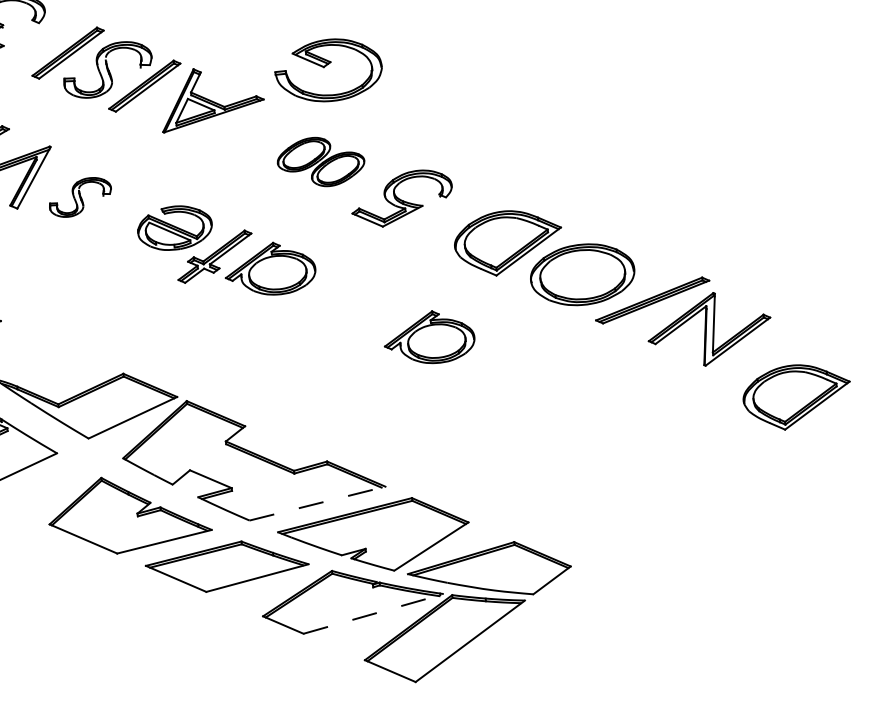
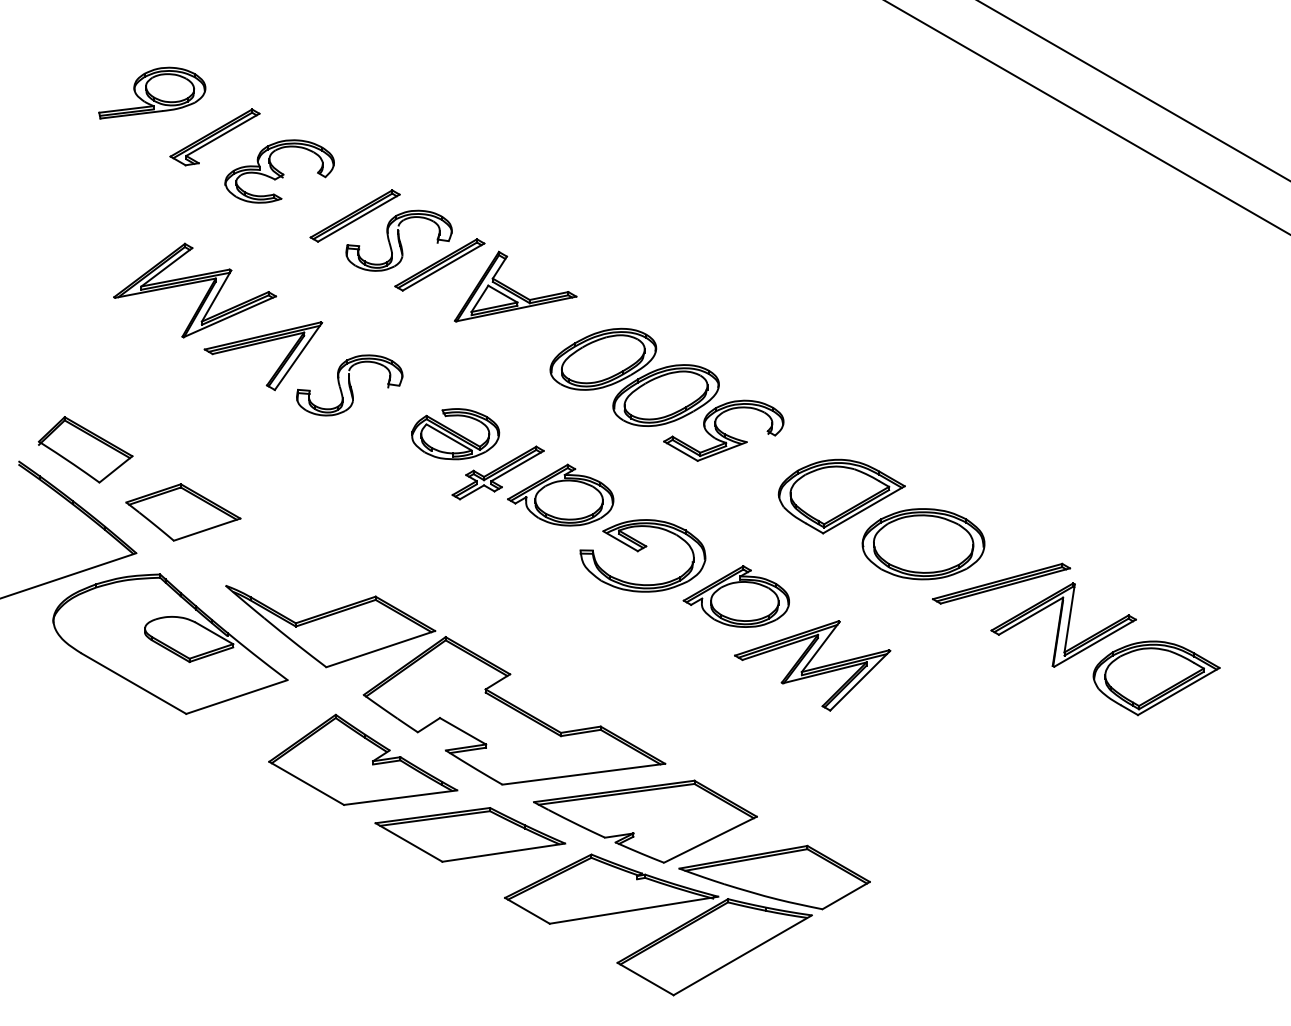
part: (328, 70) -> (642, 555), moved
part: (320, 161) -> (634, 376), size x1.67
part: (80, 197) -> (349, 385), size x1.43
part: (500, 388) -> (812, 665), added
part: (797, 396) -> (1156, 678), moved
line: (318, 503) -> (584, 774), dashed -> solid
line: (374, 614) -> (634, 910), dashed -> solid

